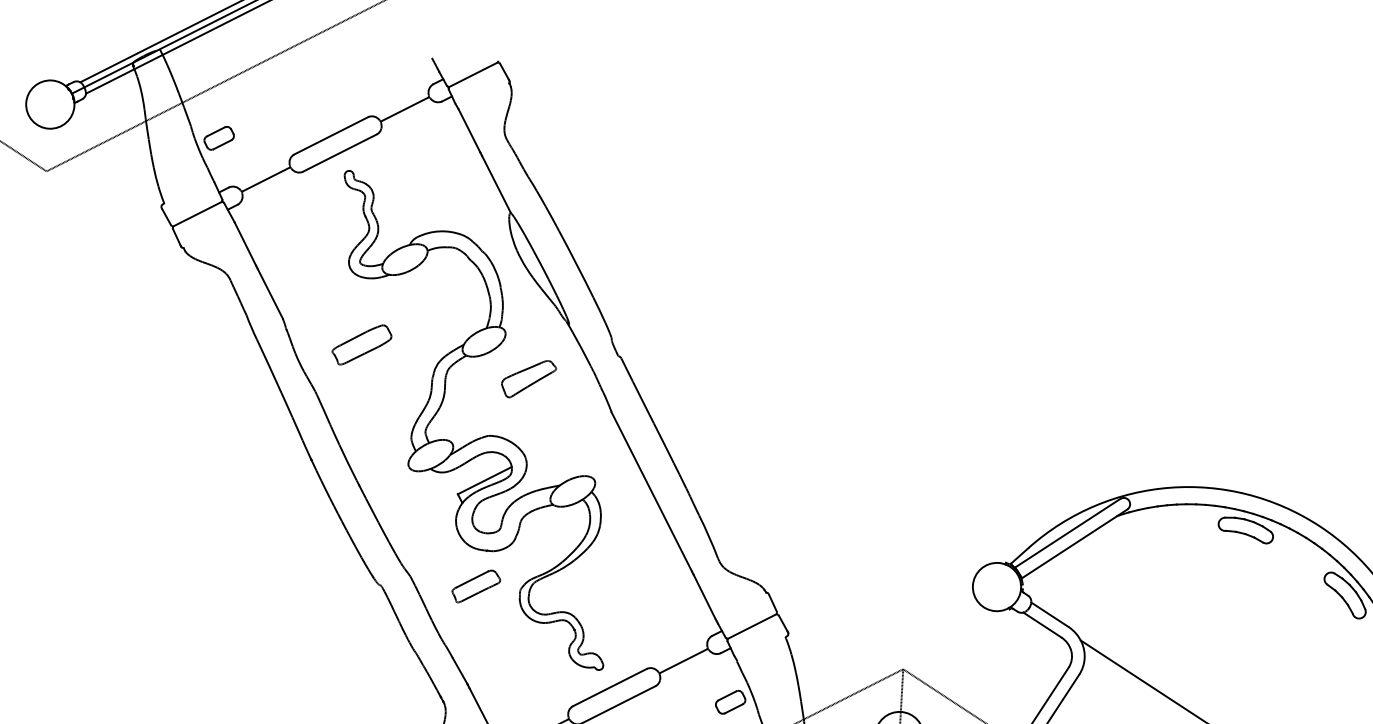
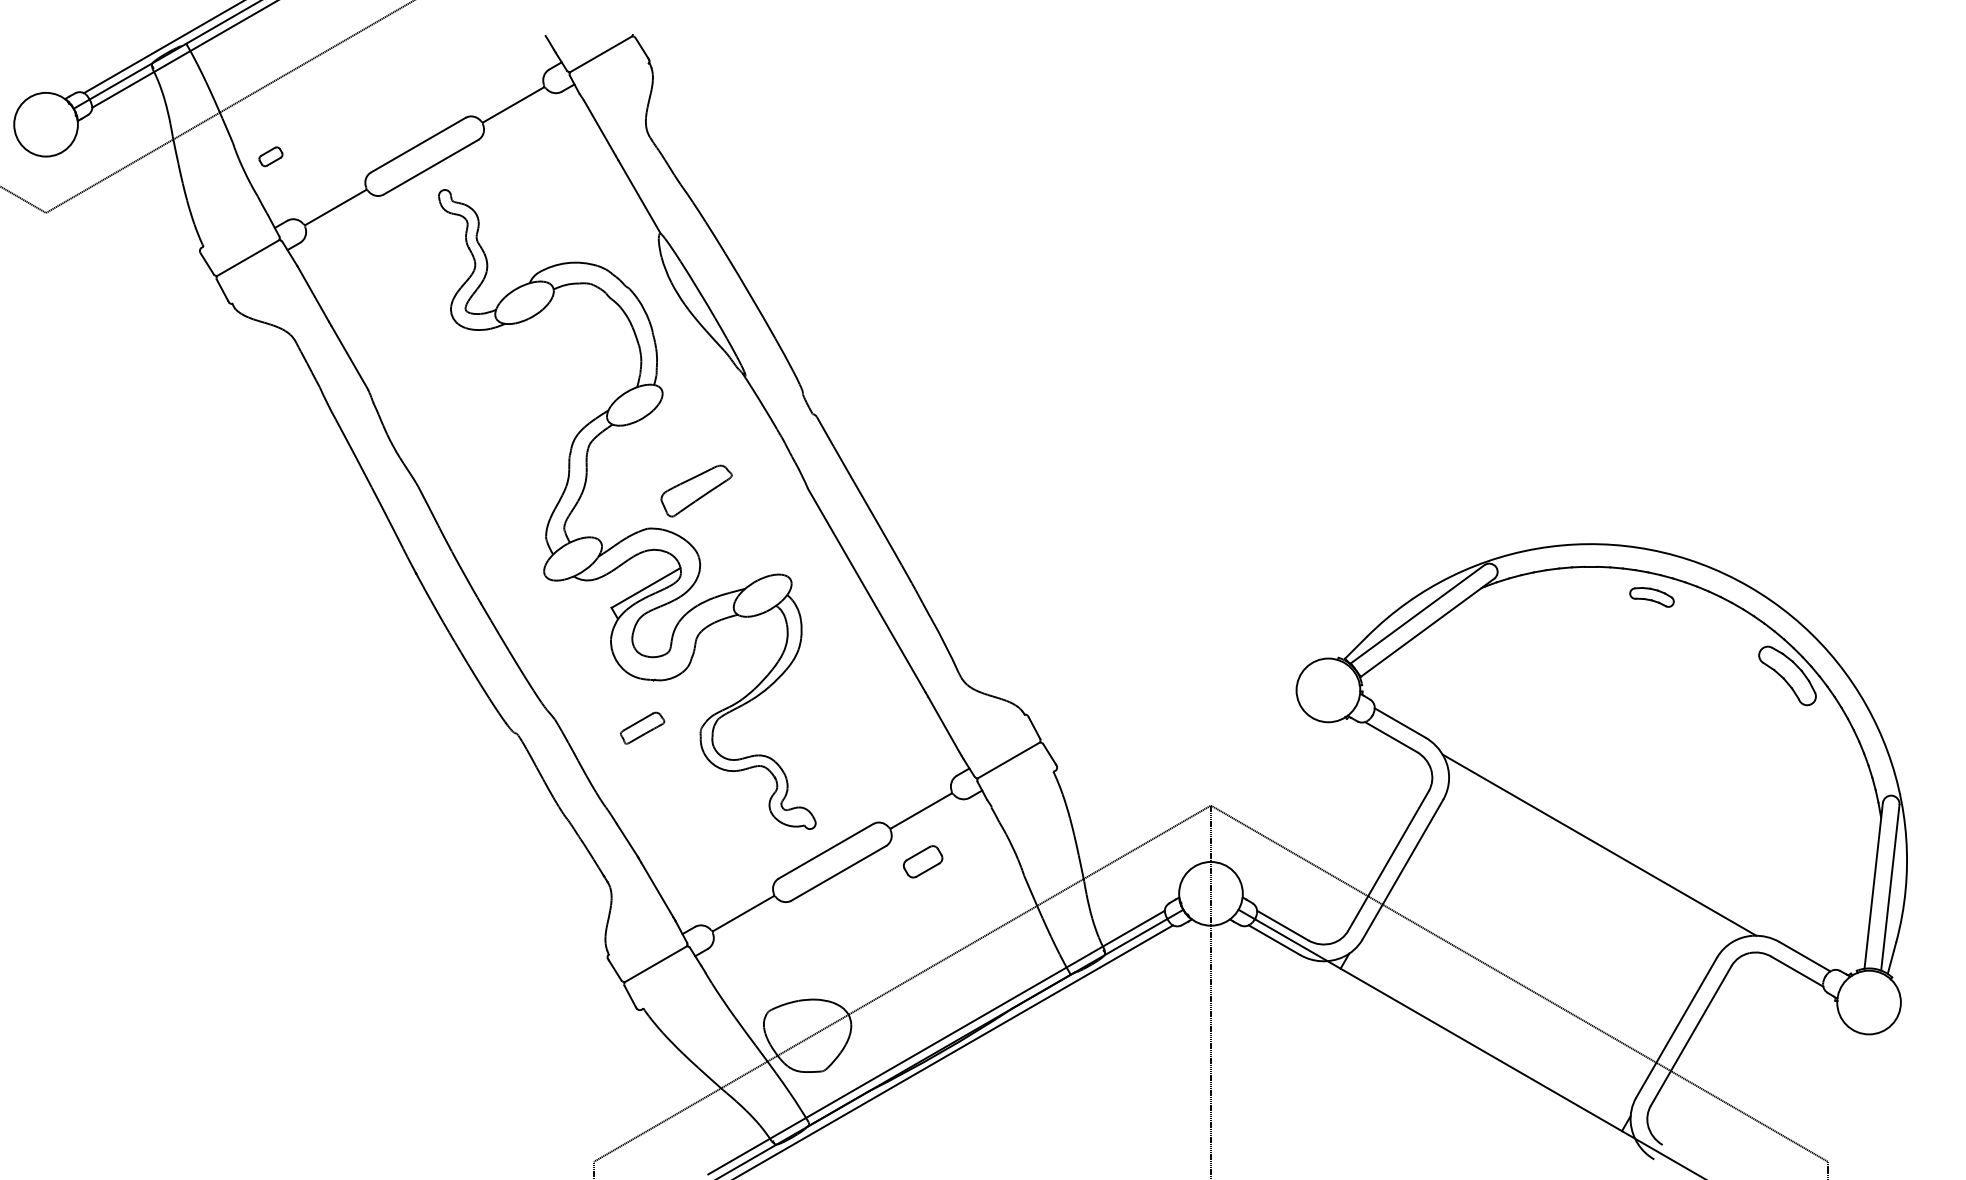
part: (218, 138) -> (270, 156), size x0.6
part: (362, 345) -> (474, 418), removed
part: (528, 378) -> (696, 490), moved
part: (1245, 530) -> (1651, 597), size x0.6
part: (476, 586) -> (642, 728), size x0.7
part: (730, 702) -> (922, 861), moved

